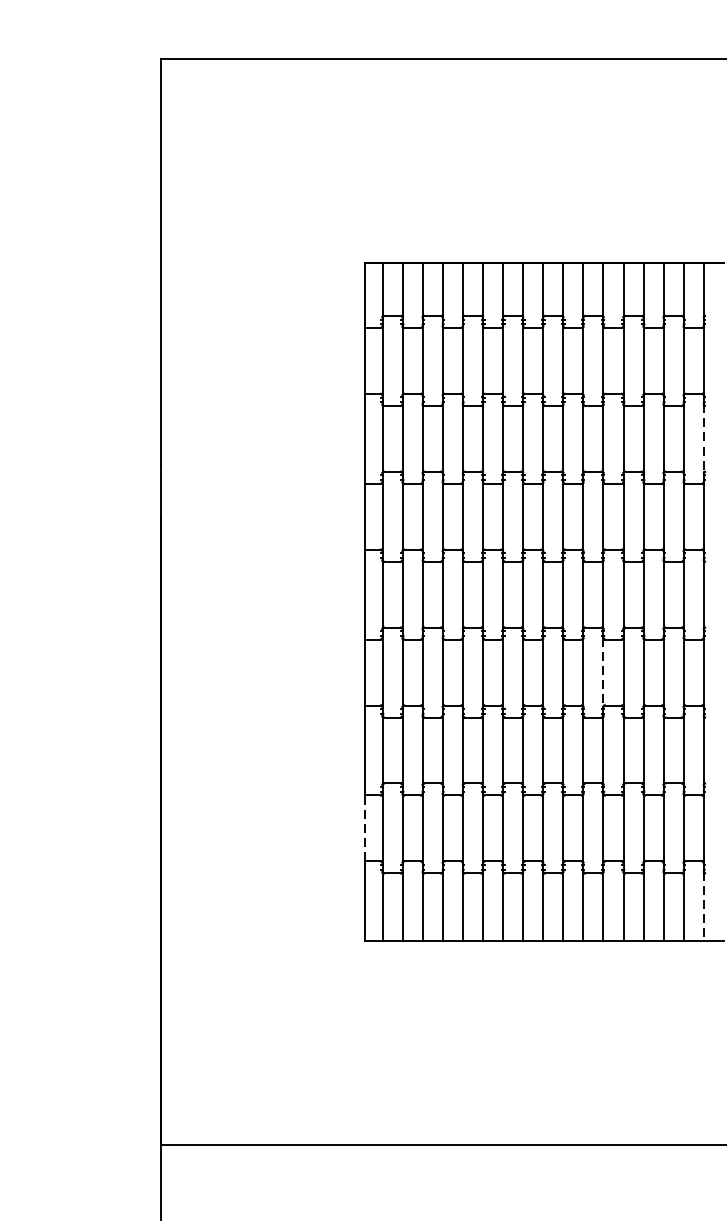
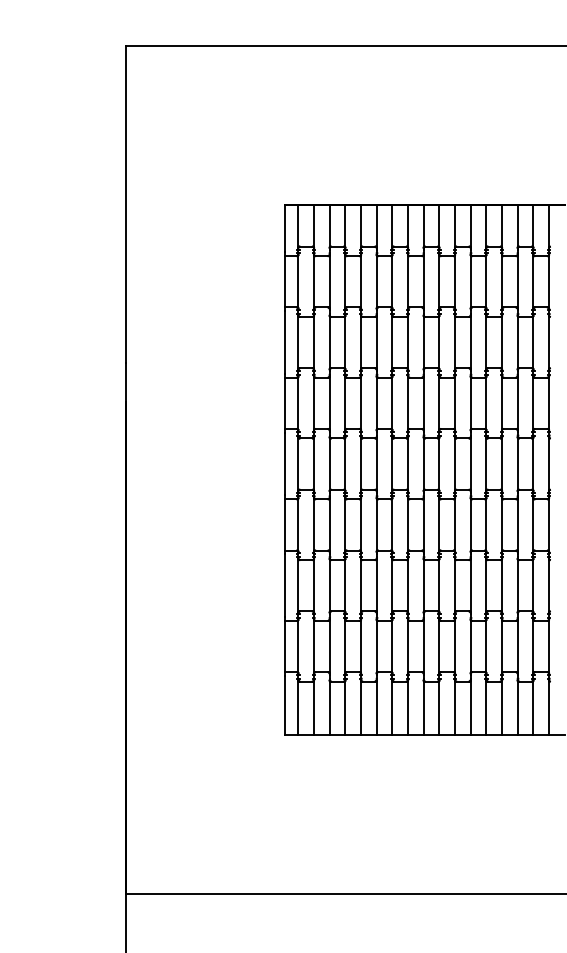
line: (704, 438) -> (549, 342), dashed -> solid
line: (603, 672) -> (470, 524), dashed -> solid
line: (364, 828) -> (284, 646), dashed -> solid
line: (704, 907) -> (549, 708), dashed -> solid

